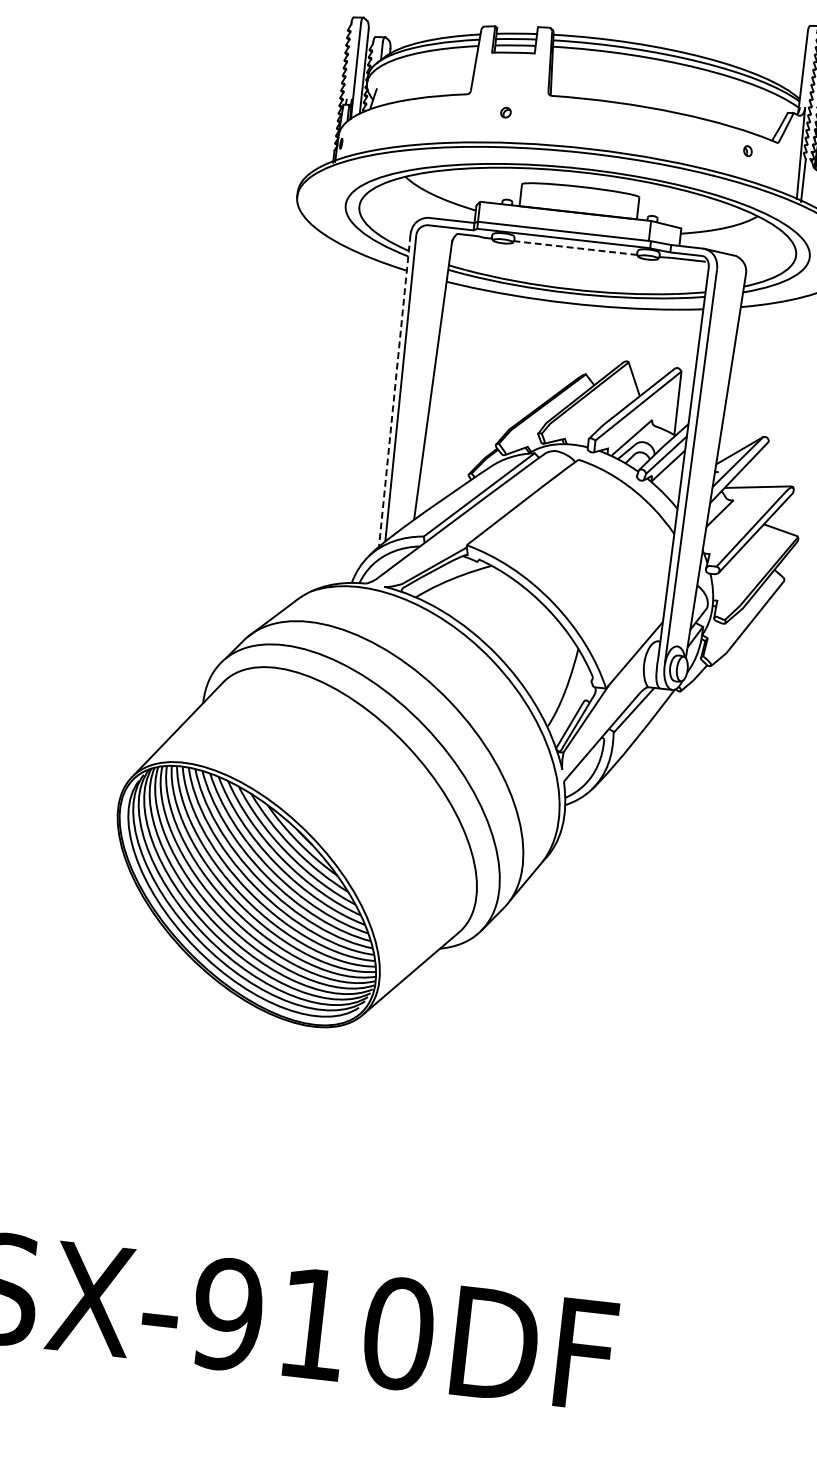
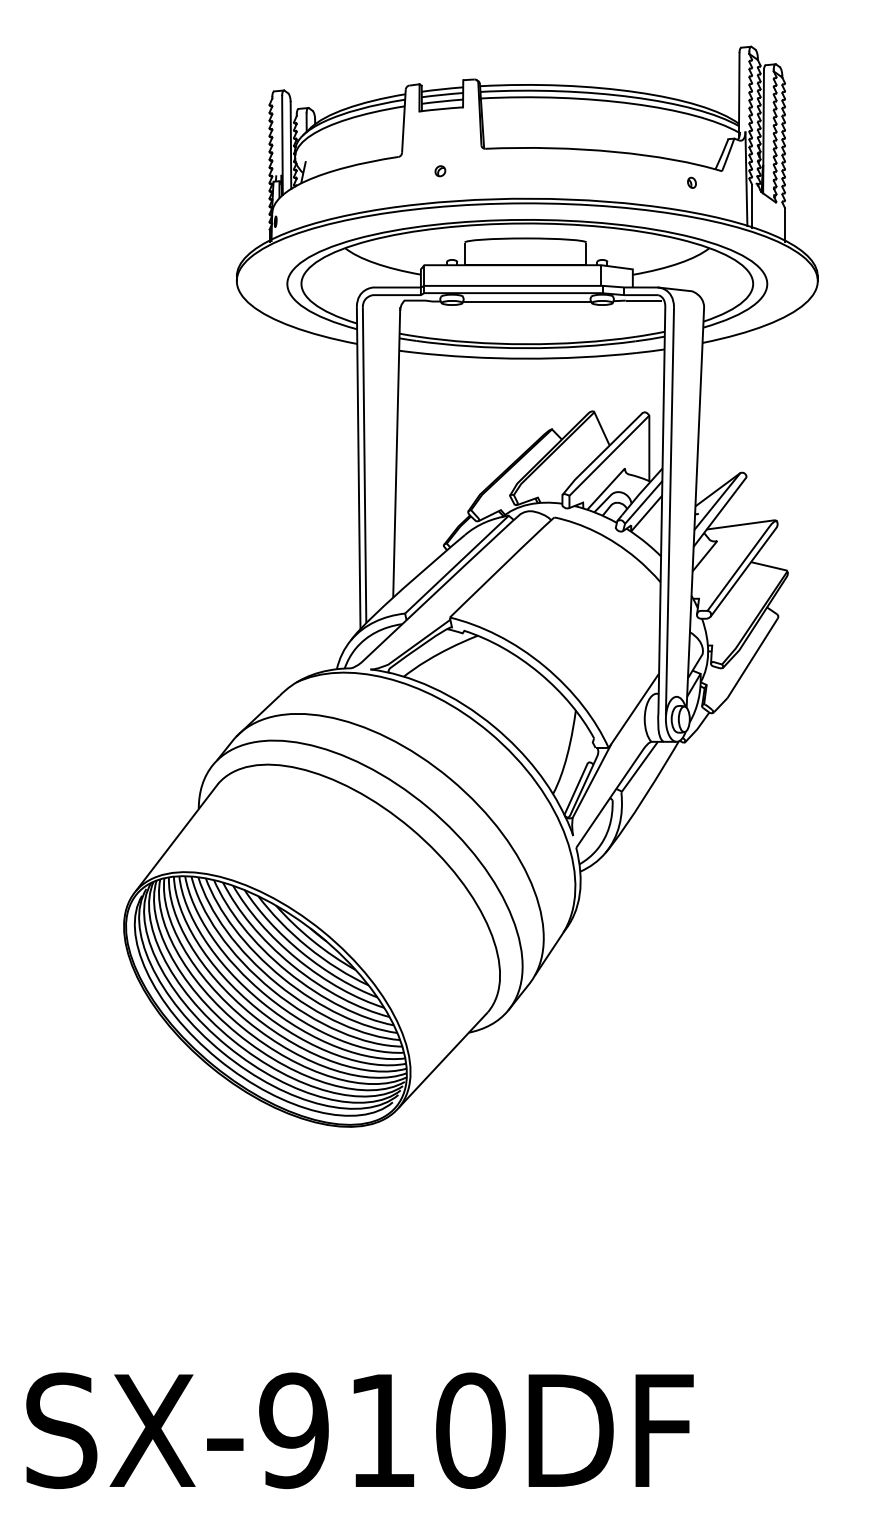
line: (576, 248) -> (527, 301), dashed -> solid
line: (394, 391) -> (358, 468), dashed -> solid

